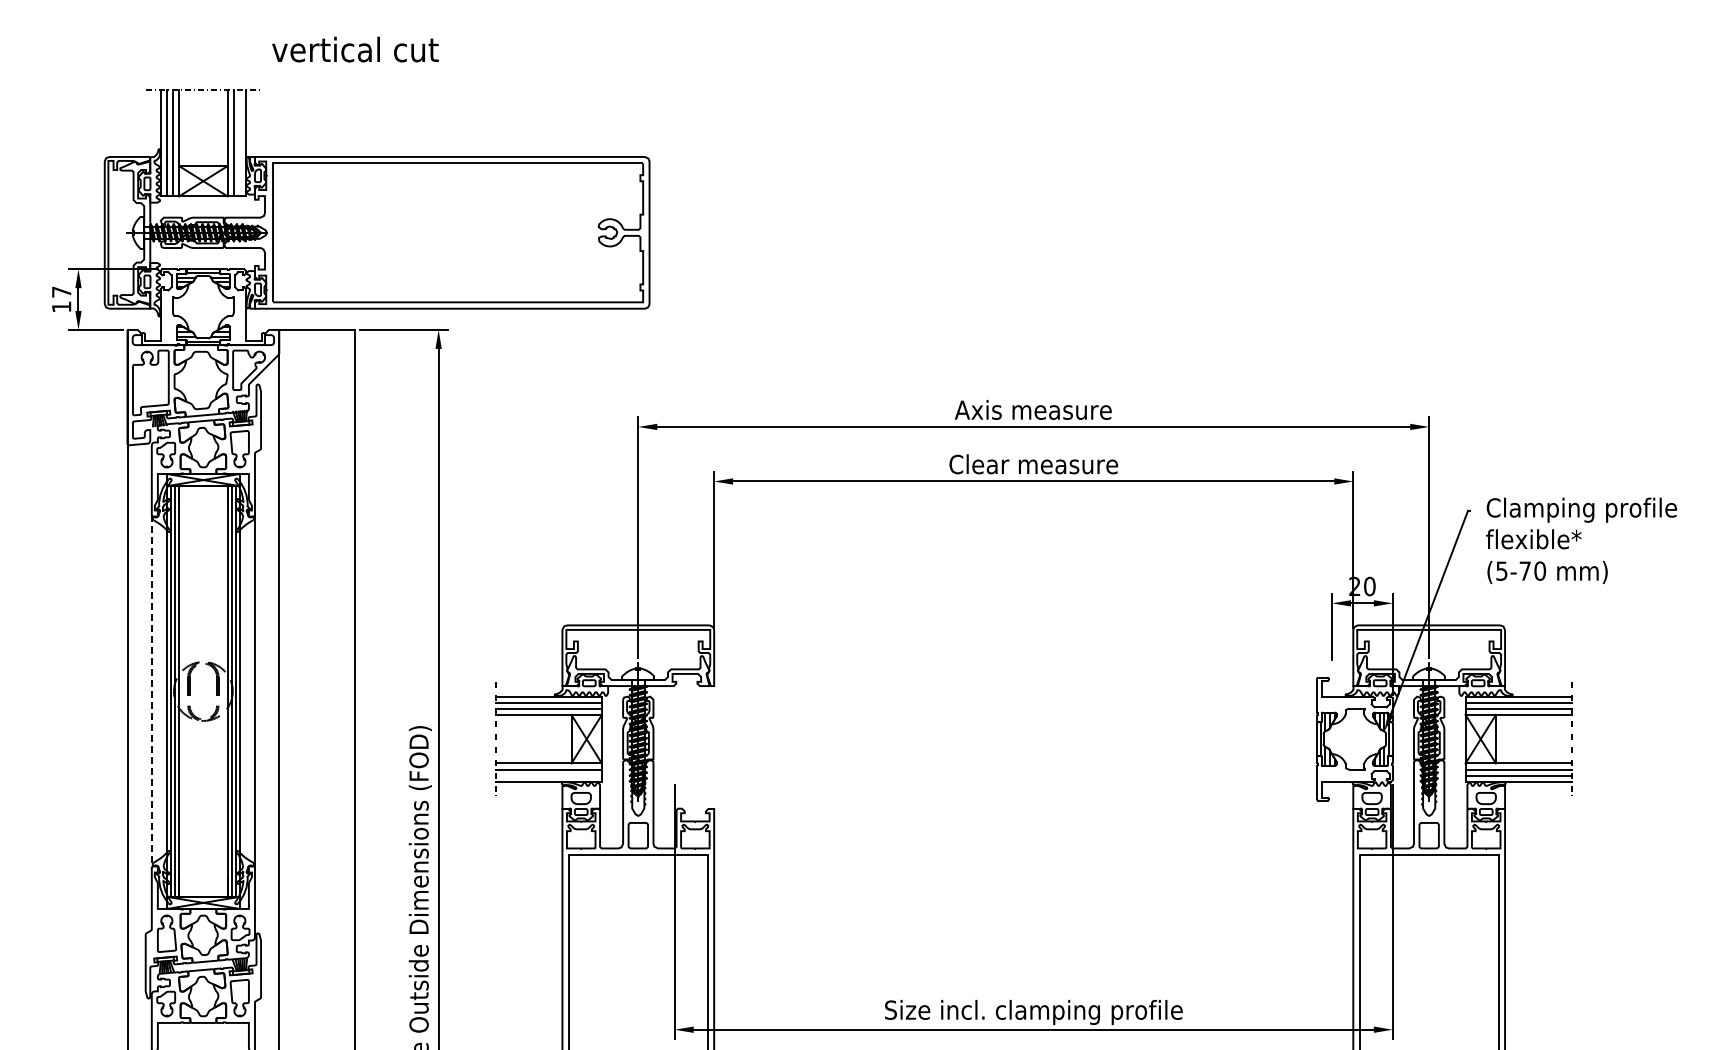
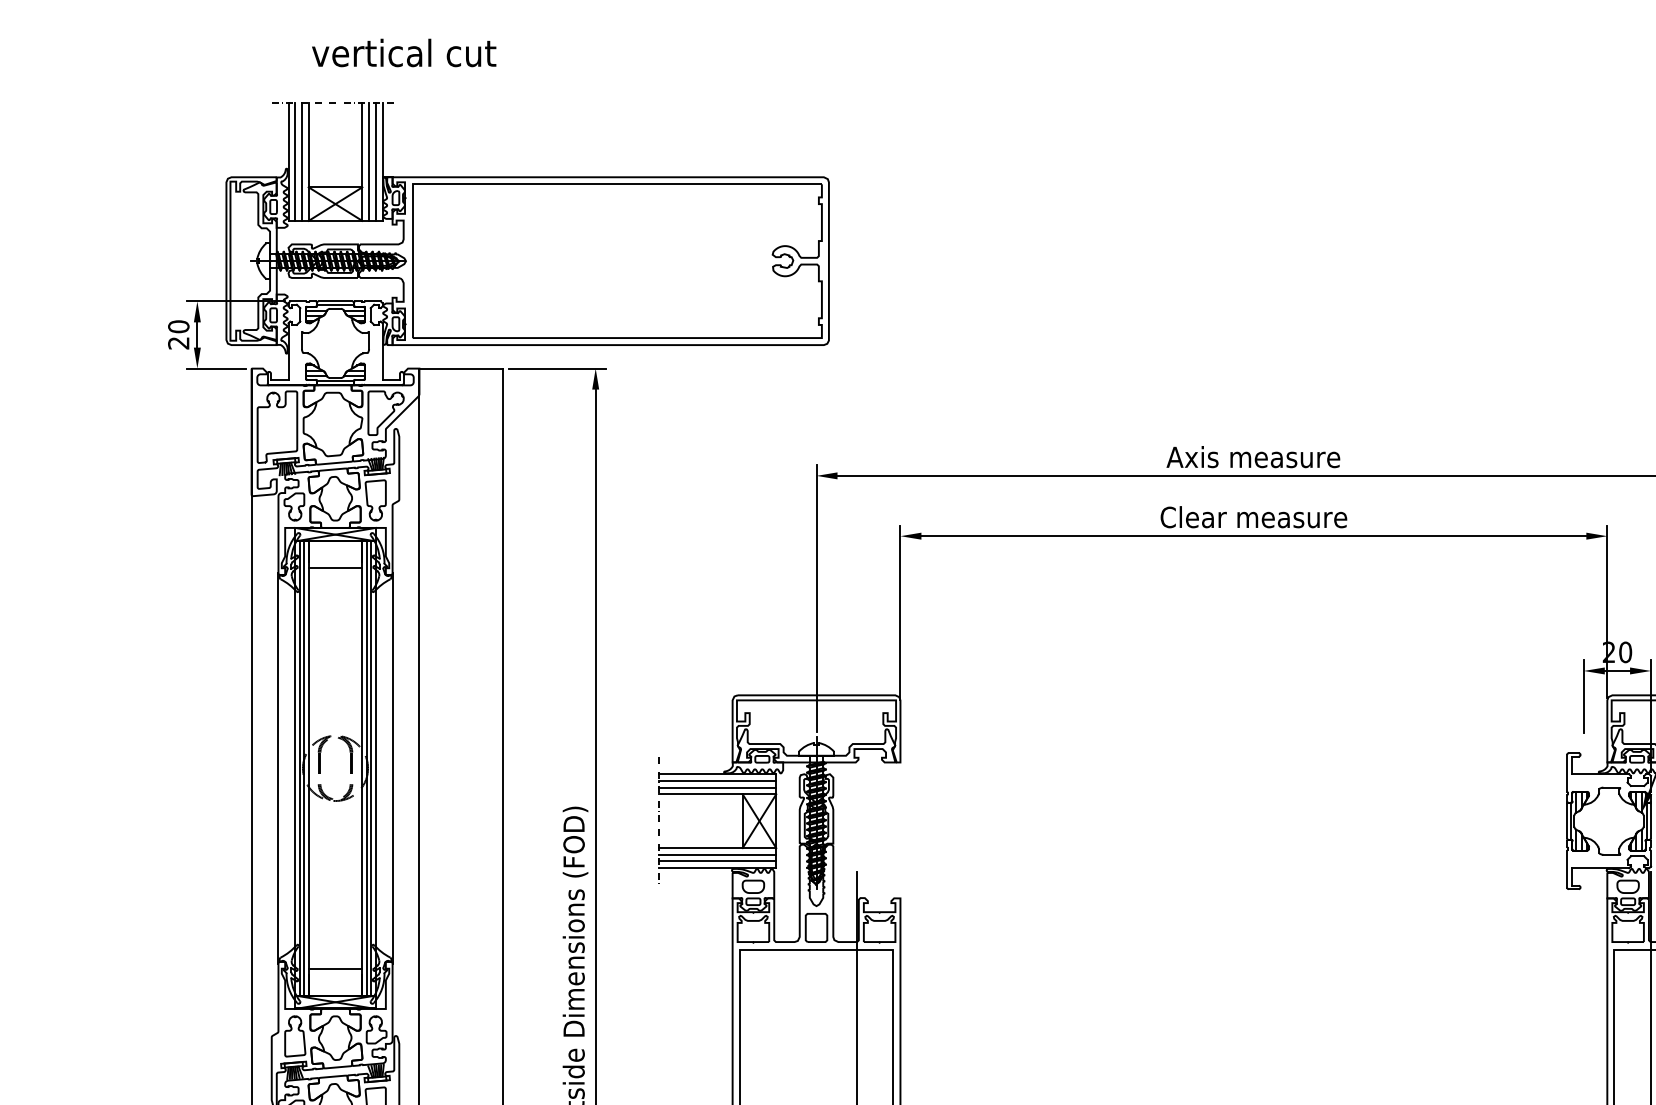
text: (355, 49) -> (404, 52), moved
line: (239, 143) -> (375, 162), added
text: (61, 299) -> (178, 334), 17 -> 20
line: (203, 510) -> (335, 568), added
line: (151, 691) -> (278, 768), dashed -> solid
line: (548, 775) -> (717, 861), added
line: (203, 872) -> (335, 968), added

